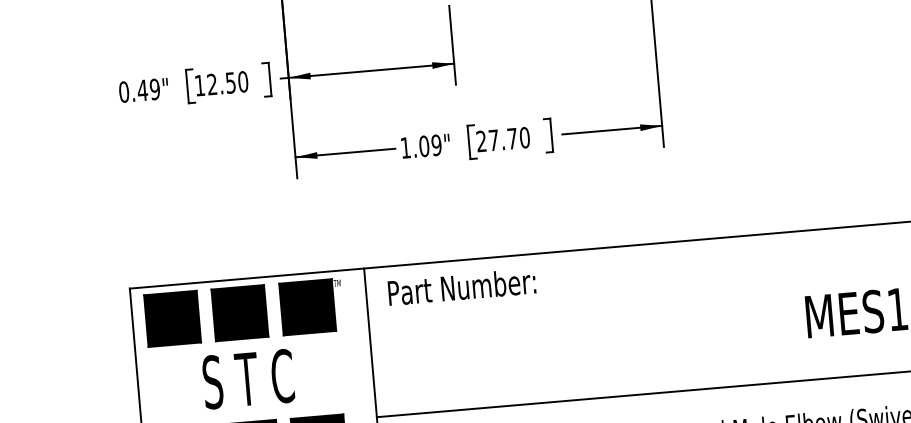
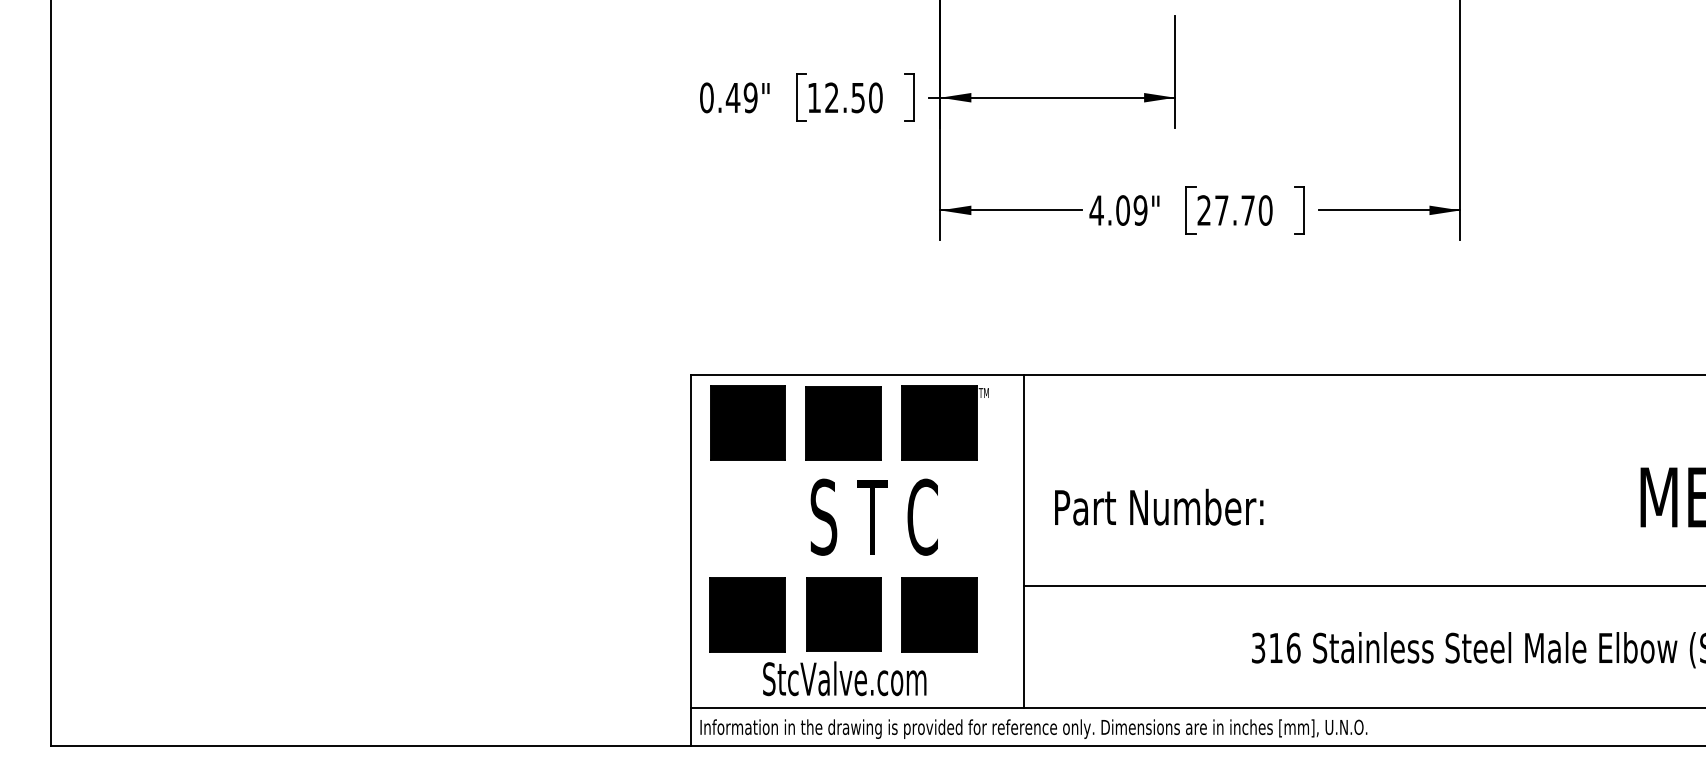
text: (405, 147) -> (1096, 210), 1.09" -> 4.09"
text: (462, 286) -> (1159, 506), moved
text: (247, 378) -> (873, 516), moved

